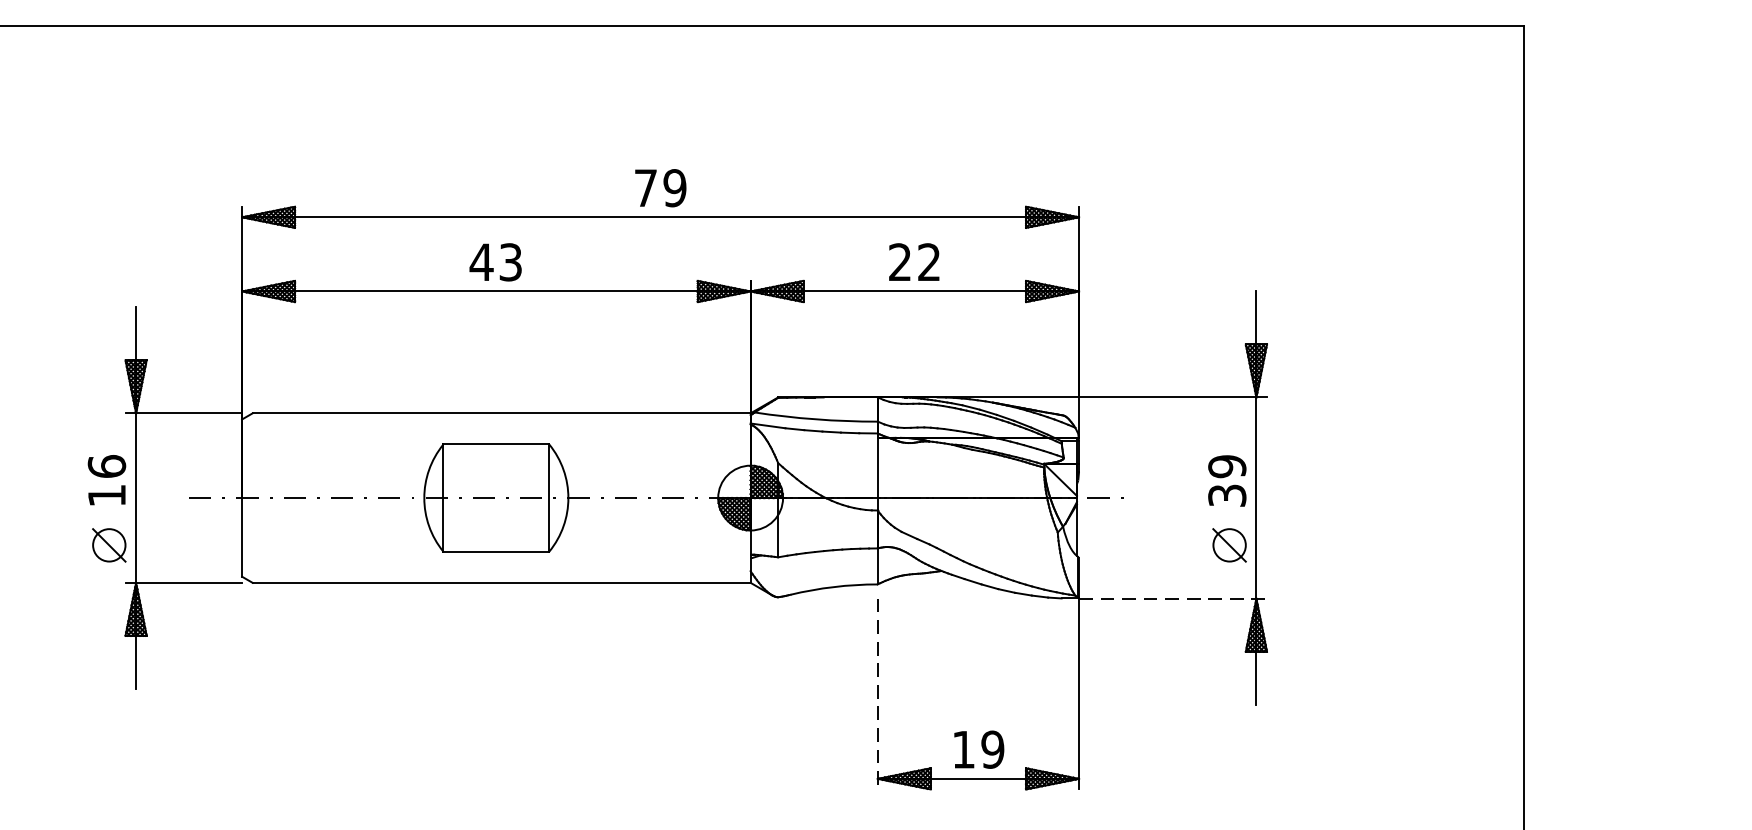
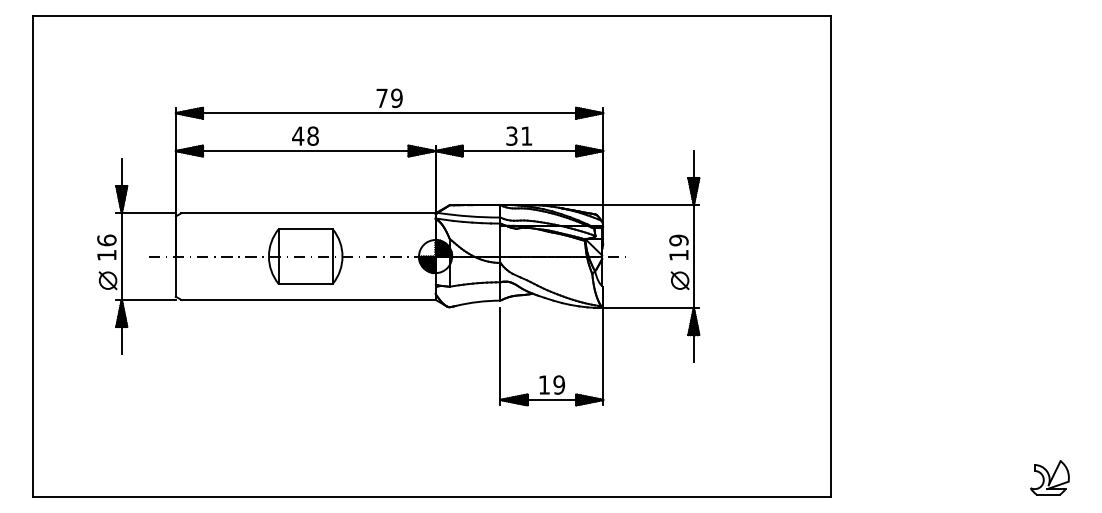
text: (509, 260) -> (312, 135), 43 -> 48
text: (915, 260) -> (519, 135), 22 -> 31
text: (1226, 494) -> (678, 254), 39 -> 19
line: (1173, 597) -> (651, 307), dashed -> solid
line: (877, 693) -> (500, 356), dashed -> solid

